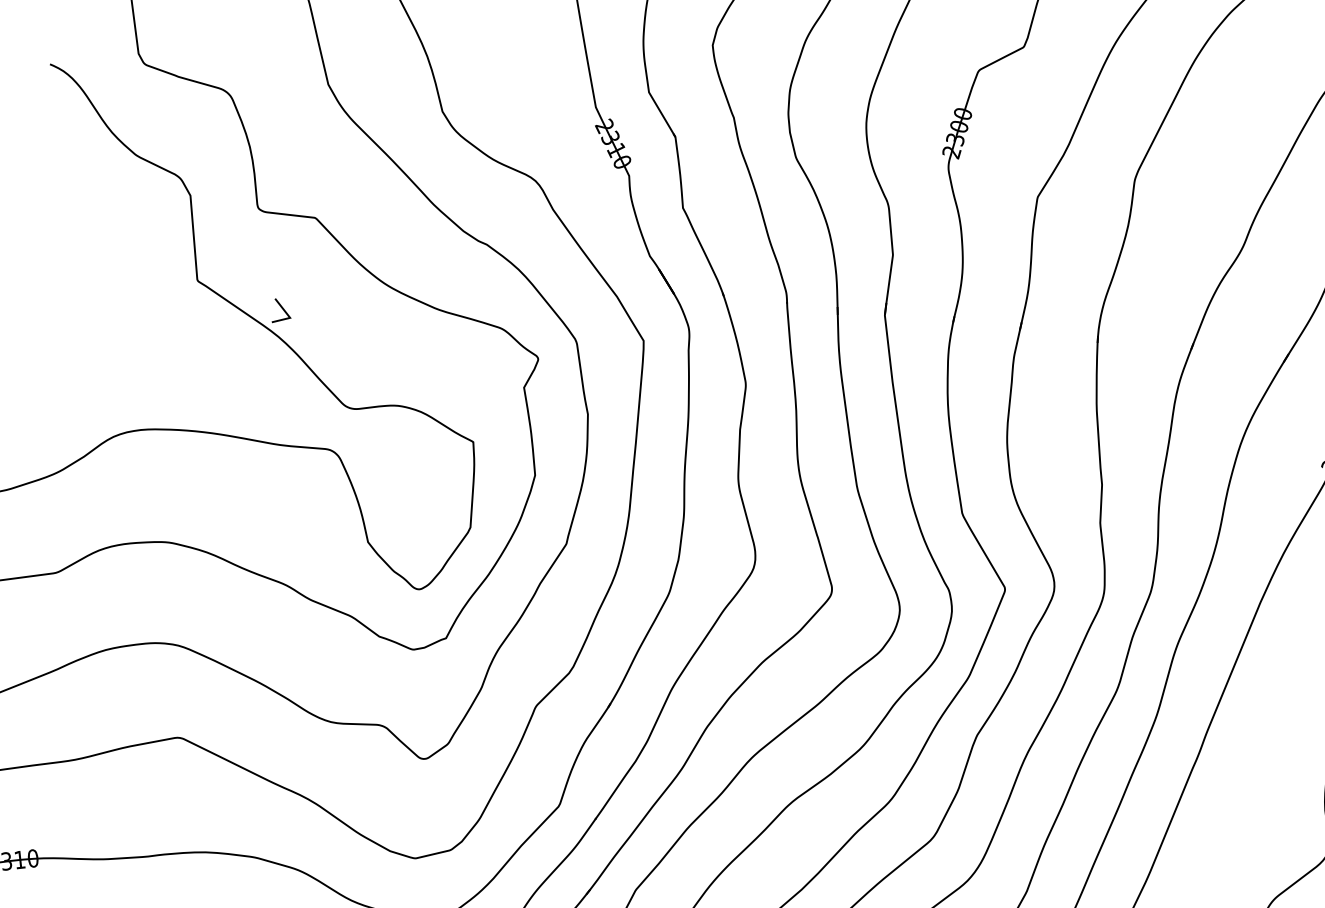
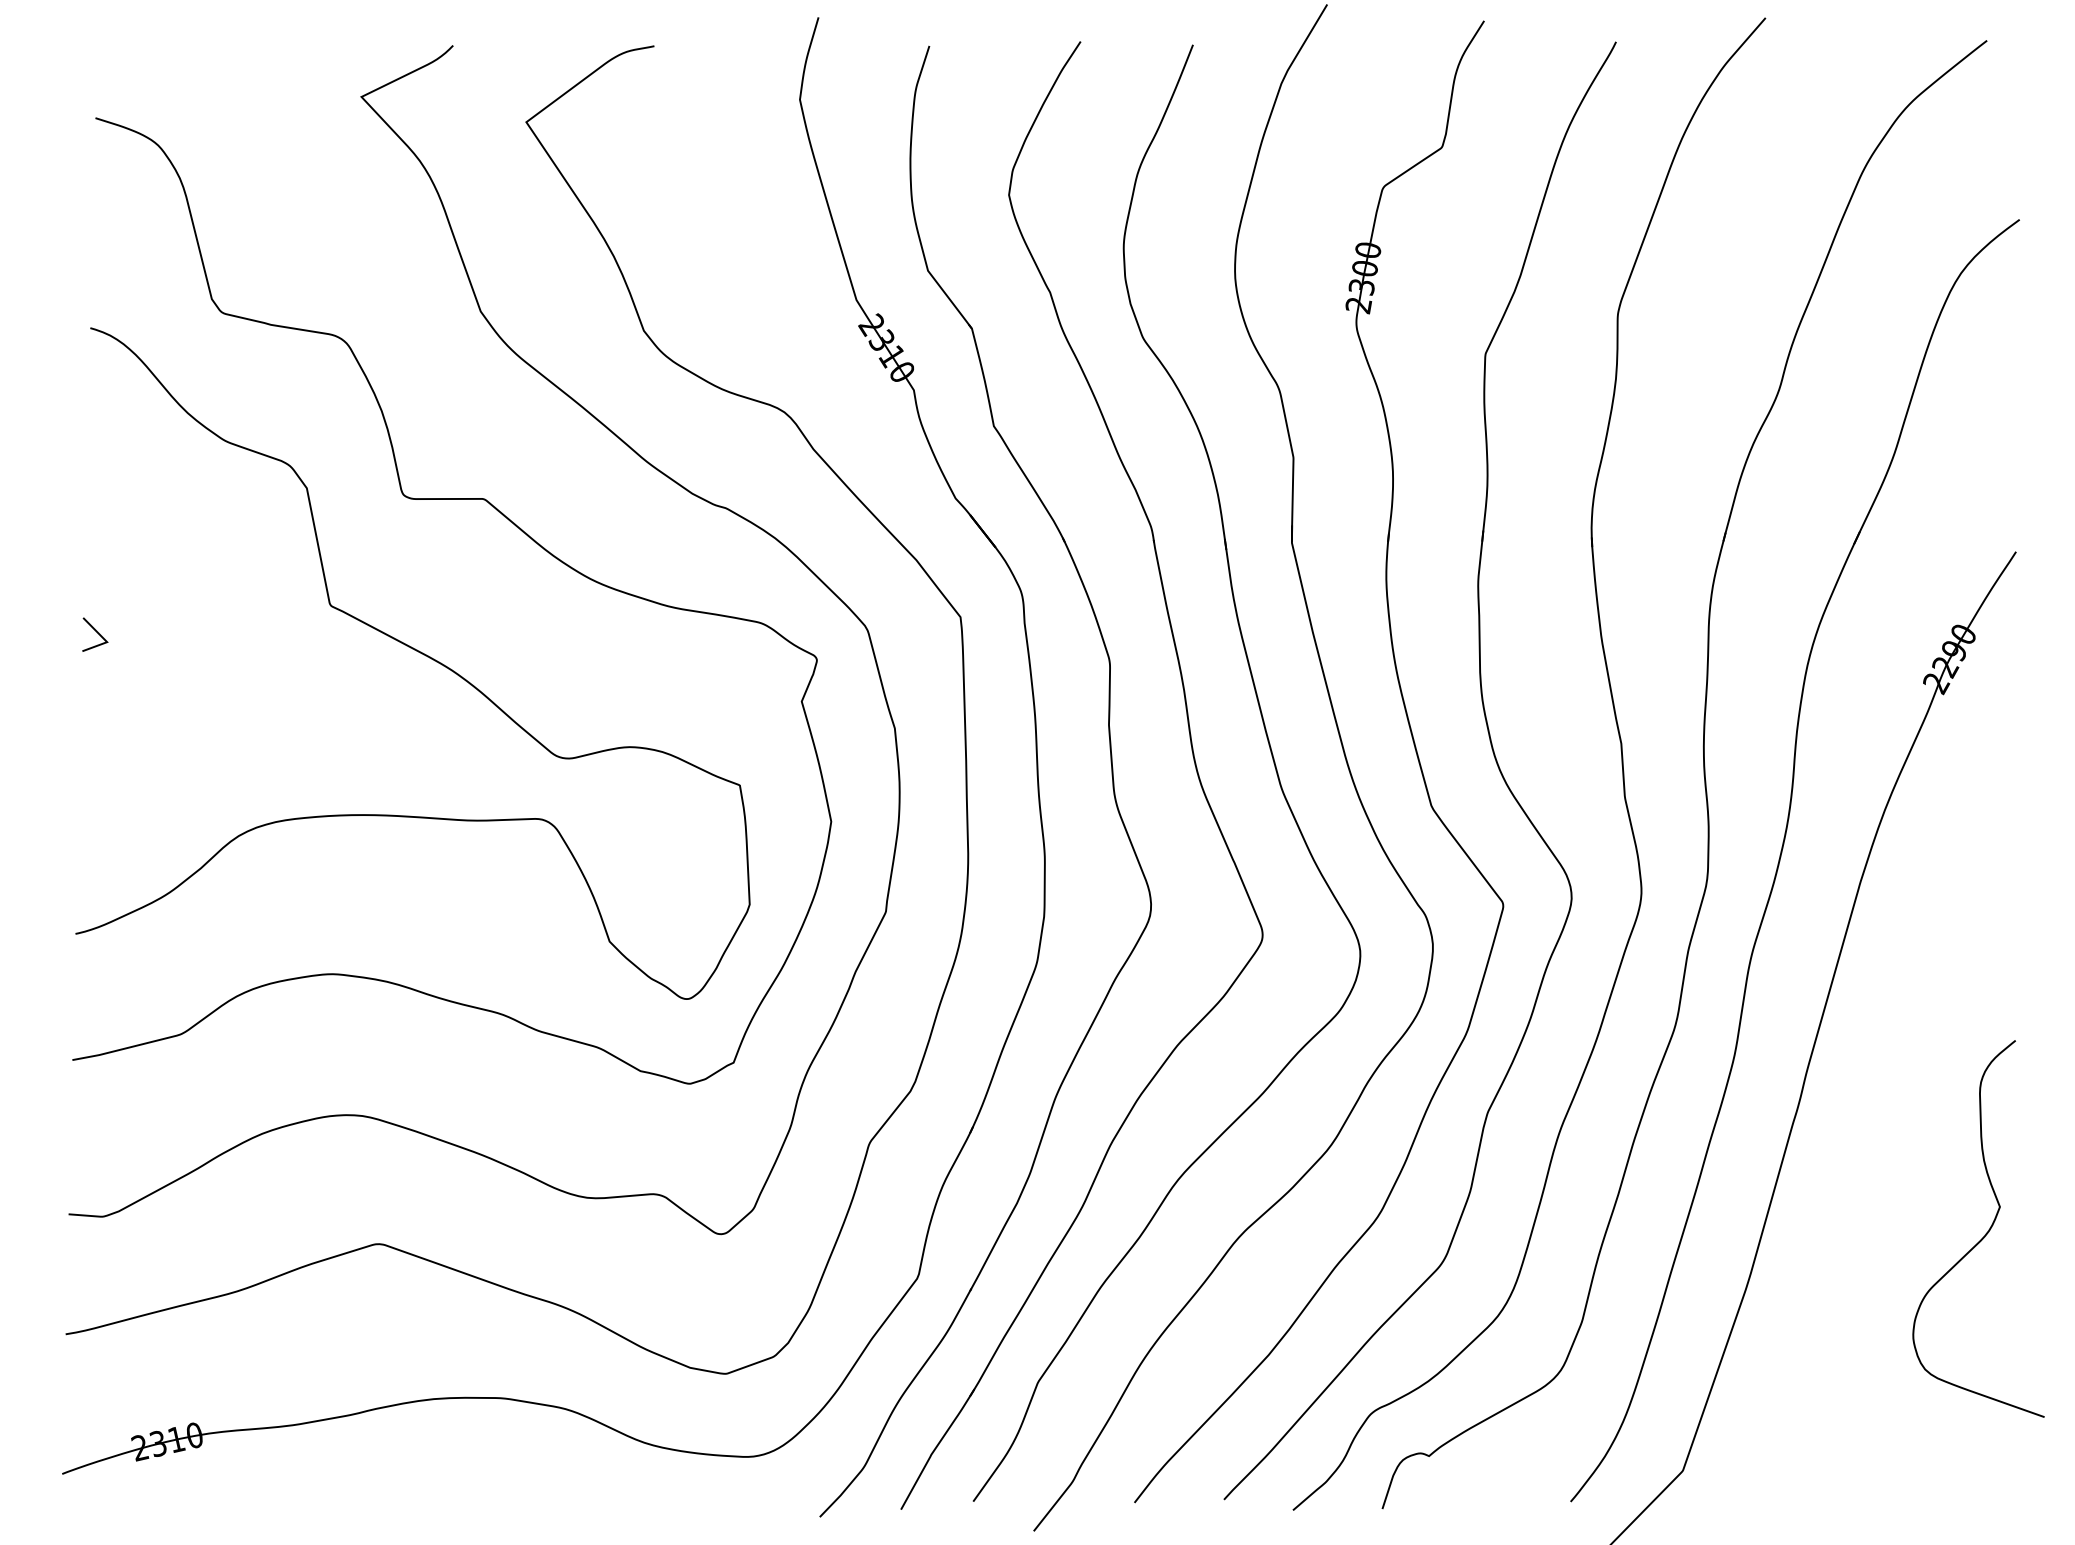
line: (283, 310) -> (96, 632), moved

